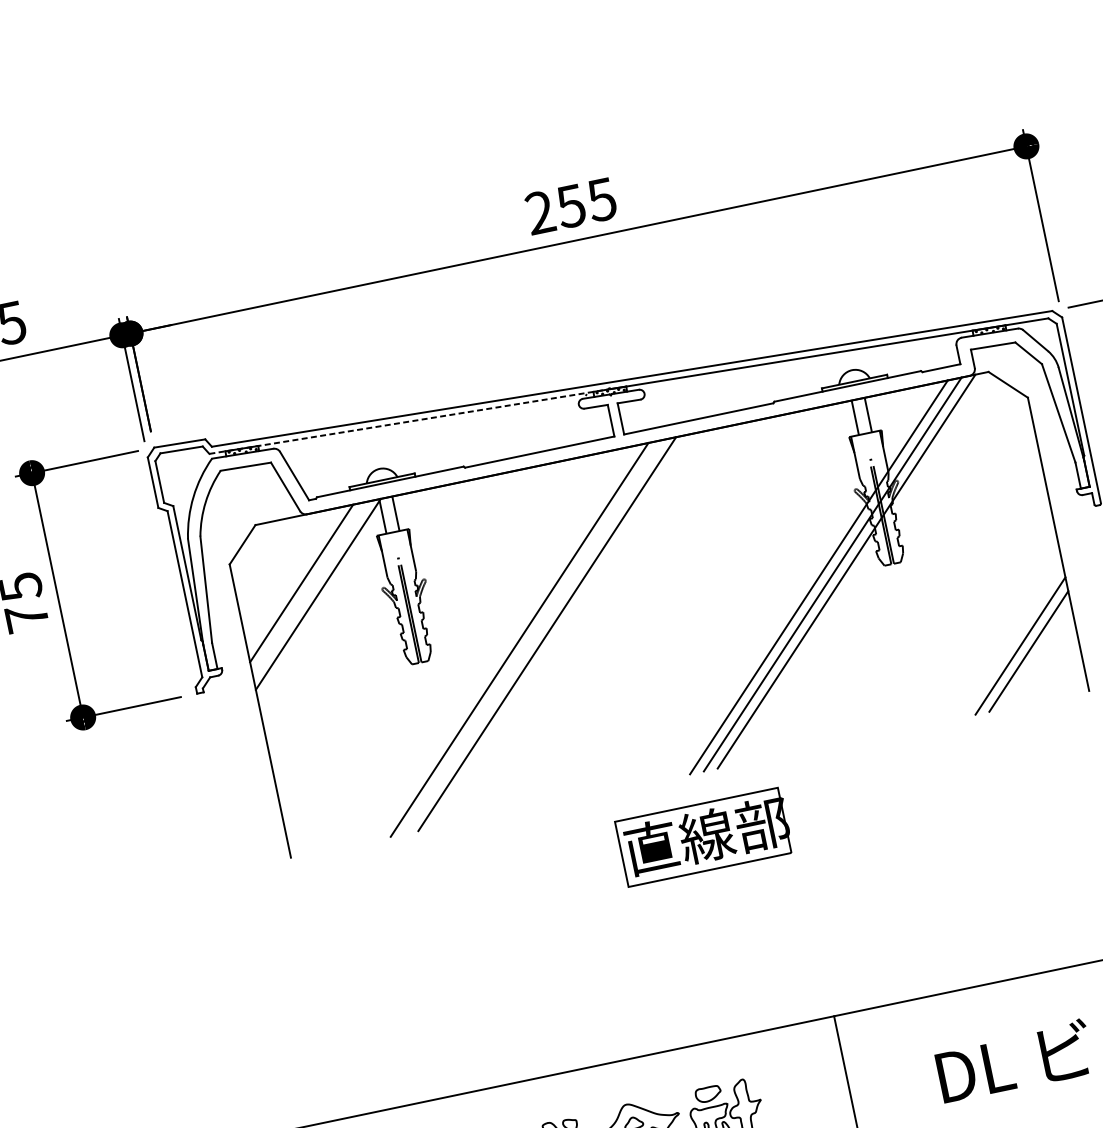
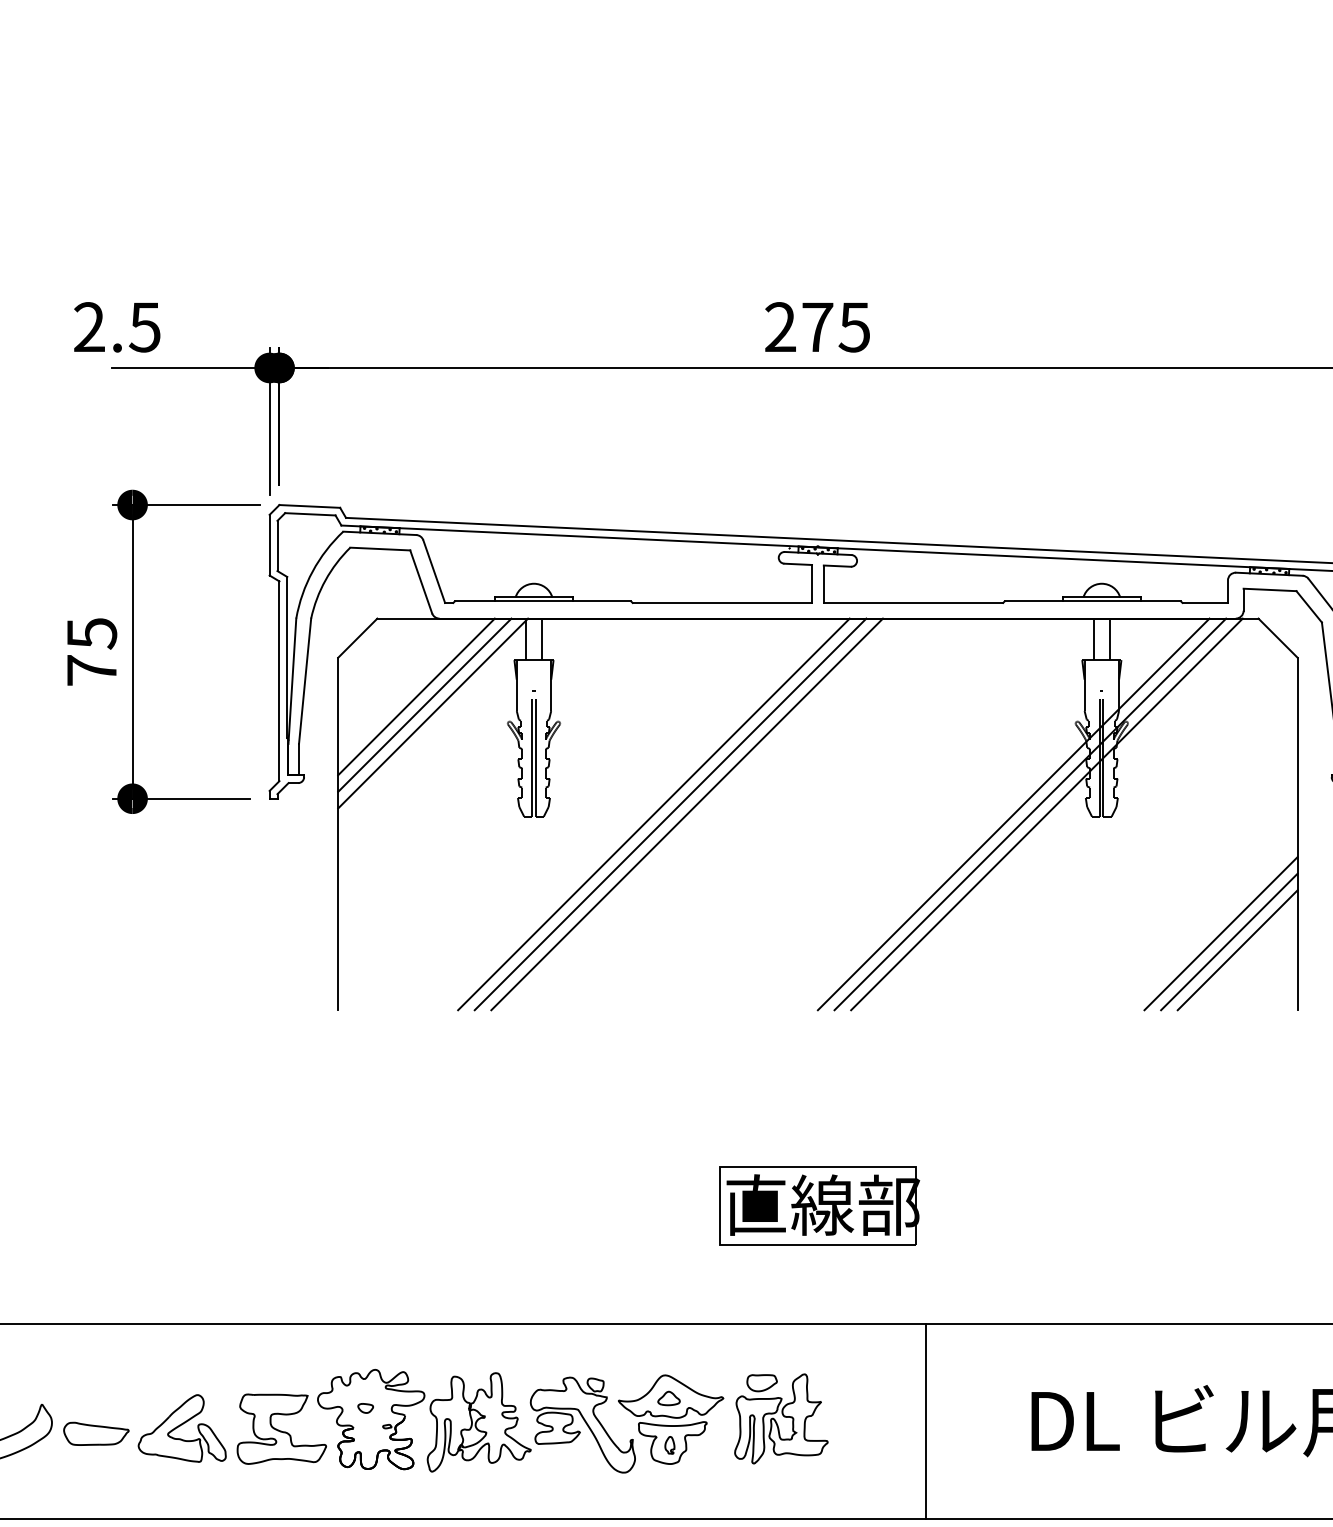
text: (571, 206) -> (817, 327), 255 -> 275
line: (409, 421) -> (579, 536), dashed -> solid
line: (309, 588) -> (424, 704), added
line: (533, 637) -> (670, 814), added
line: (1011, 640) -> (1220, 933), added
part: (704, 836) -> (819, 1205), moved

